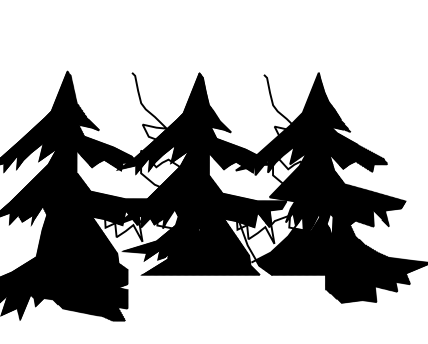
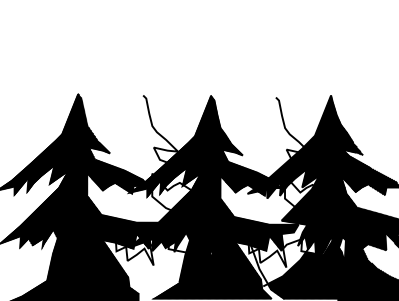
hatch: (148, 242) -> (159, 266), removed

